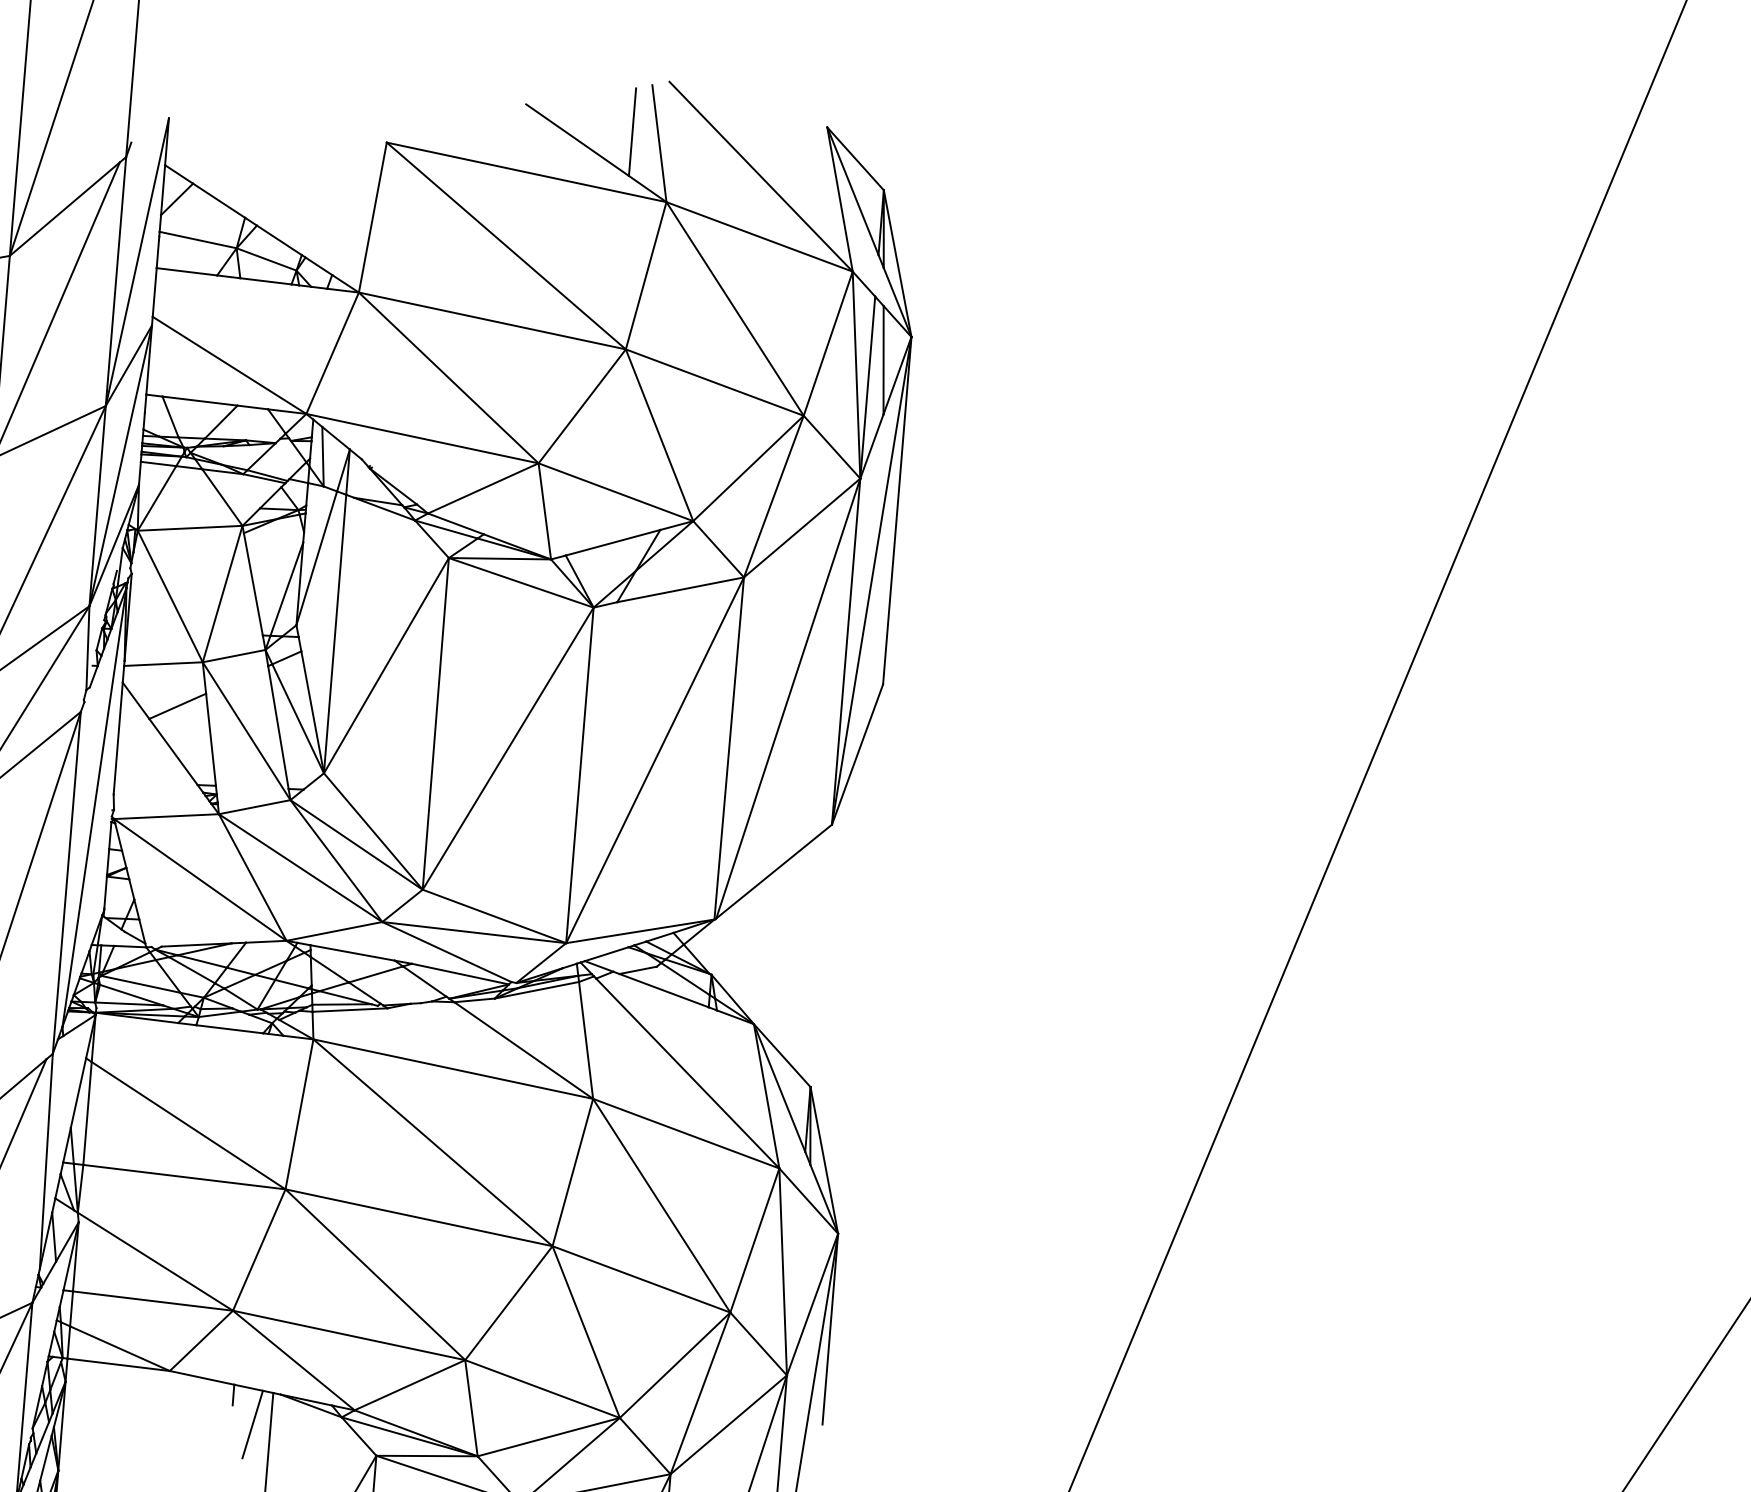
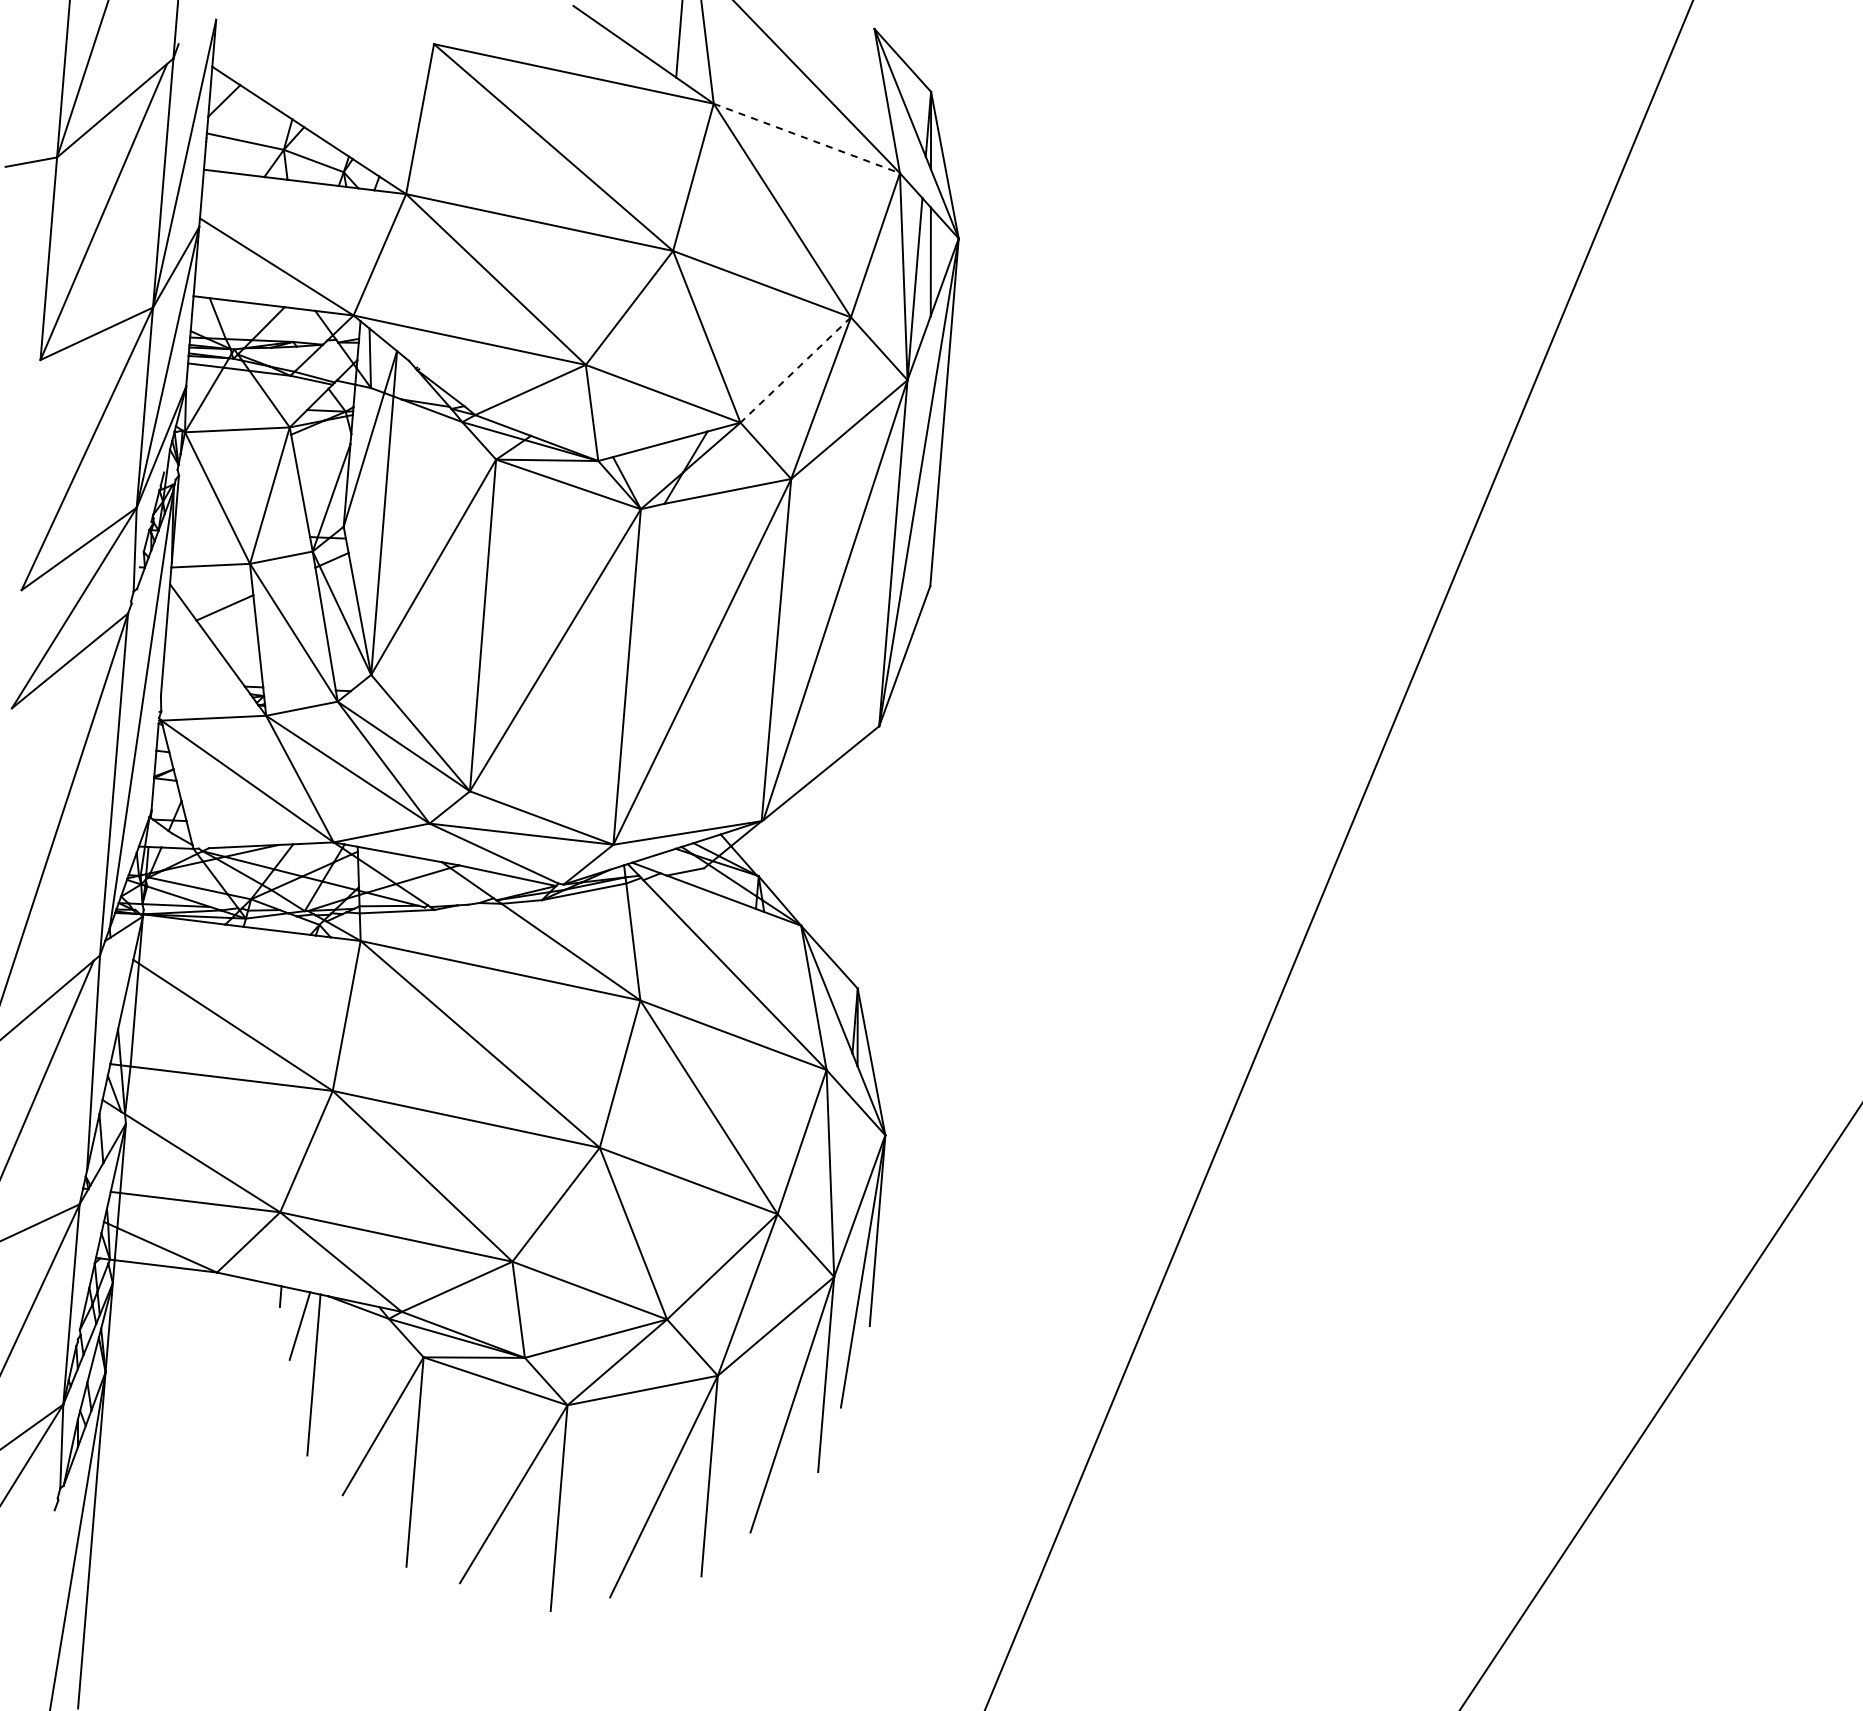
line: (760, 236) -> (807, 138), solid -> dashed
line: (748, 468) -> (795, 370), solid -> dashed

